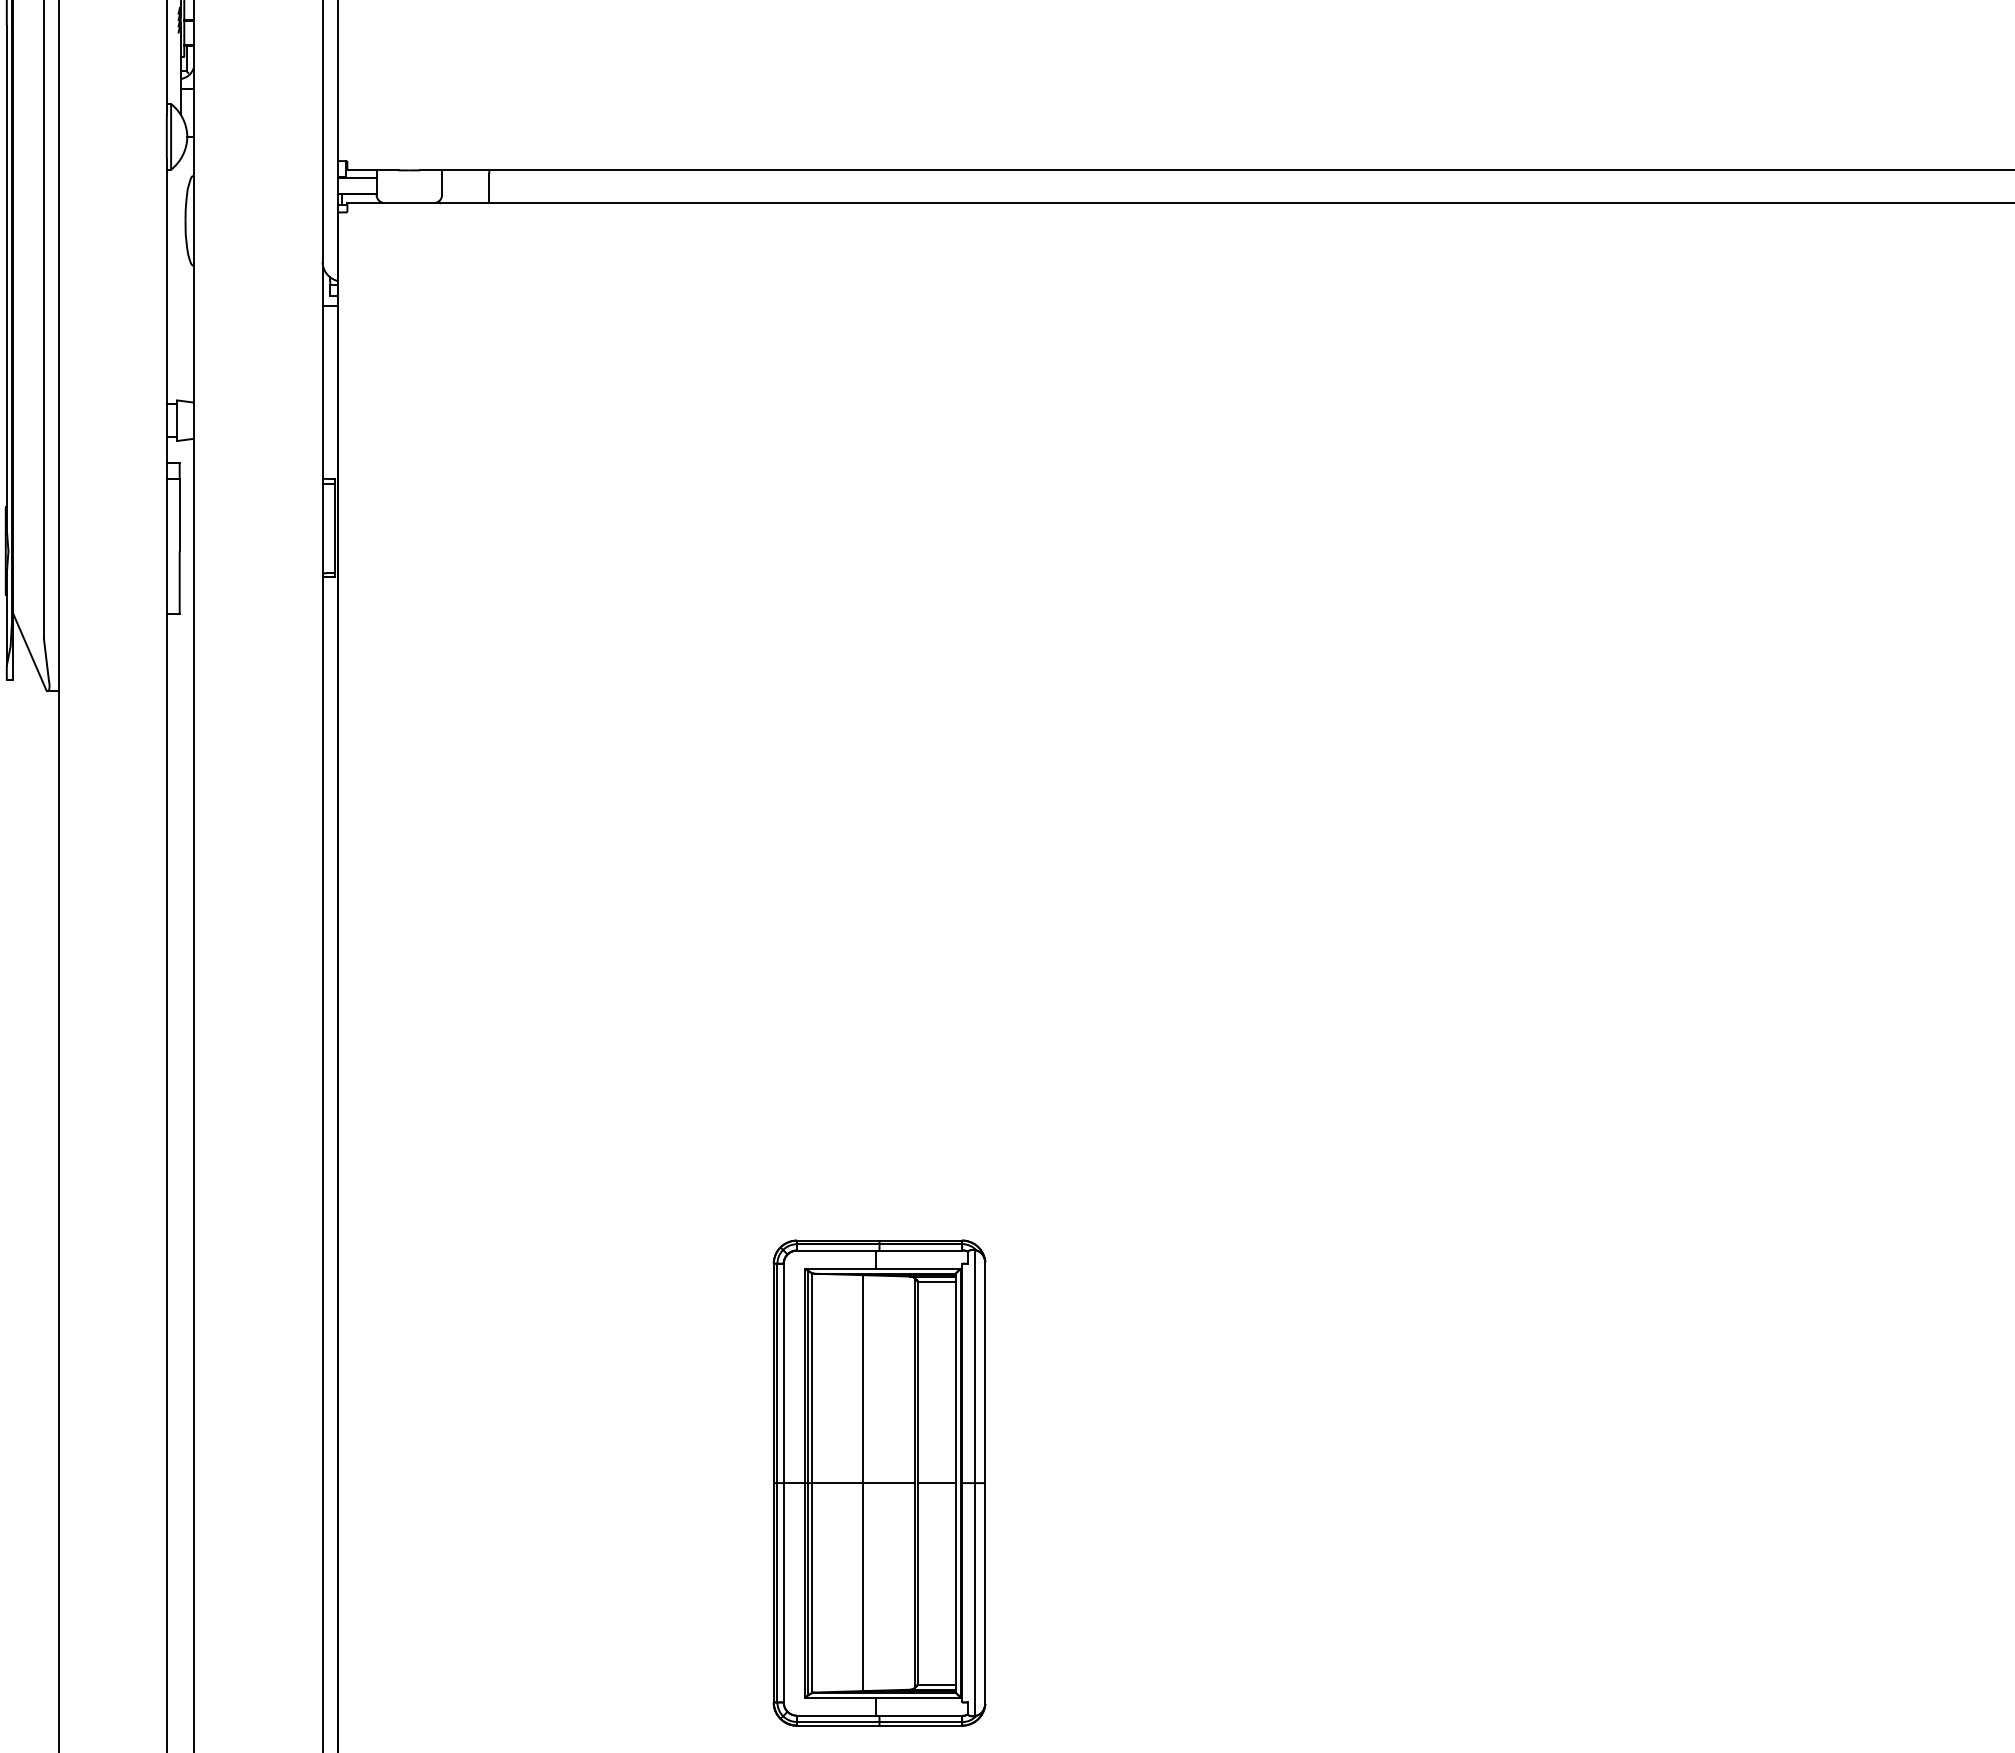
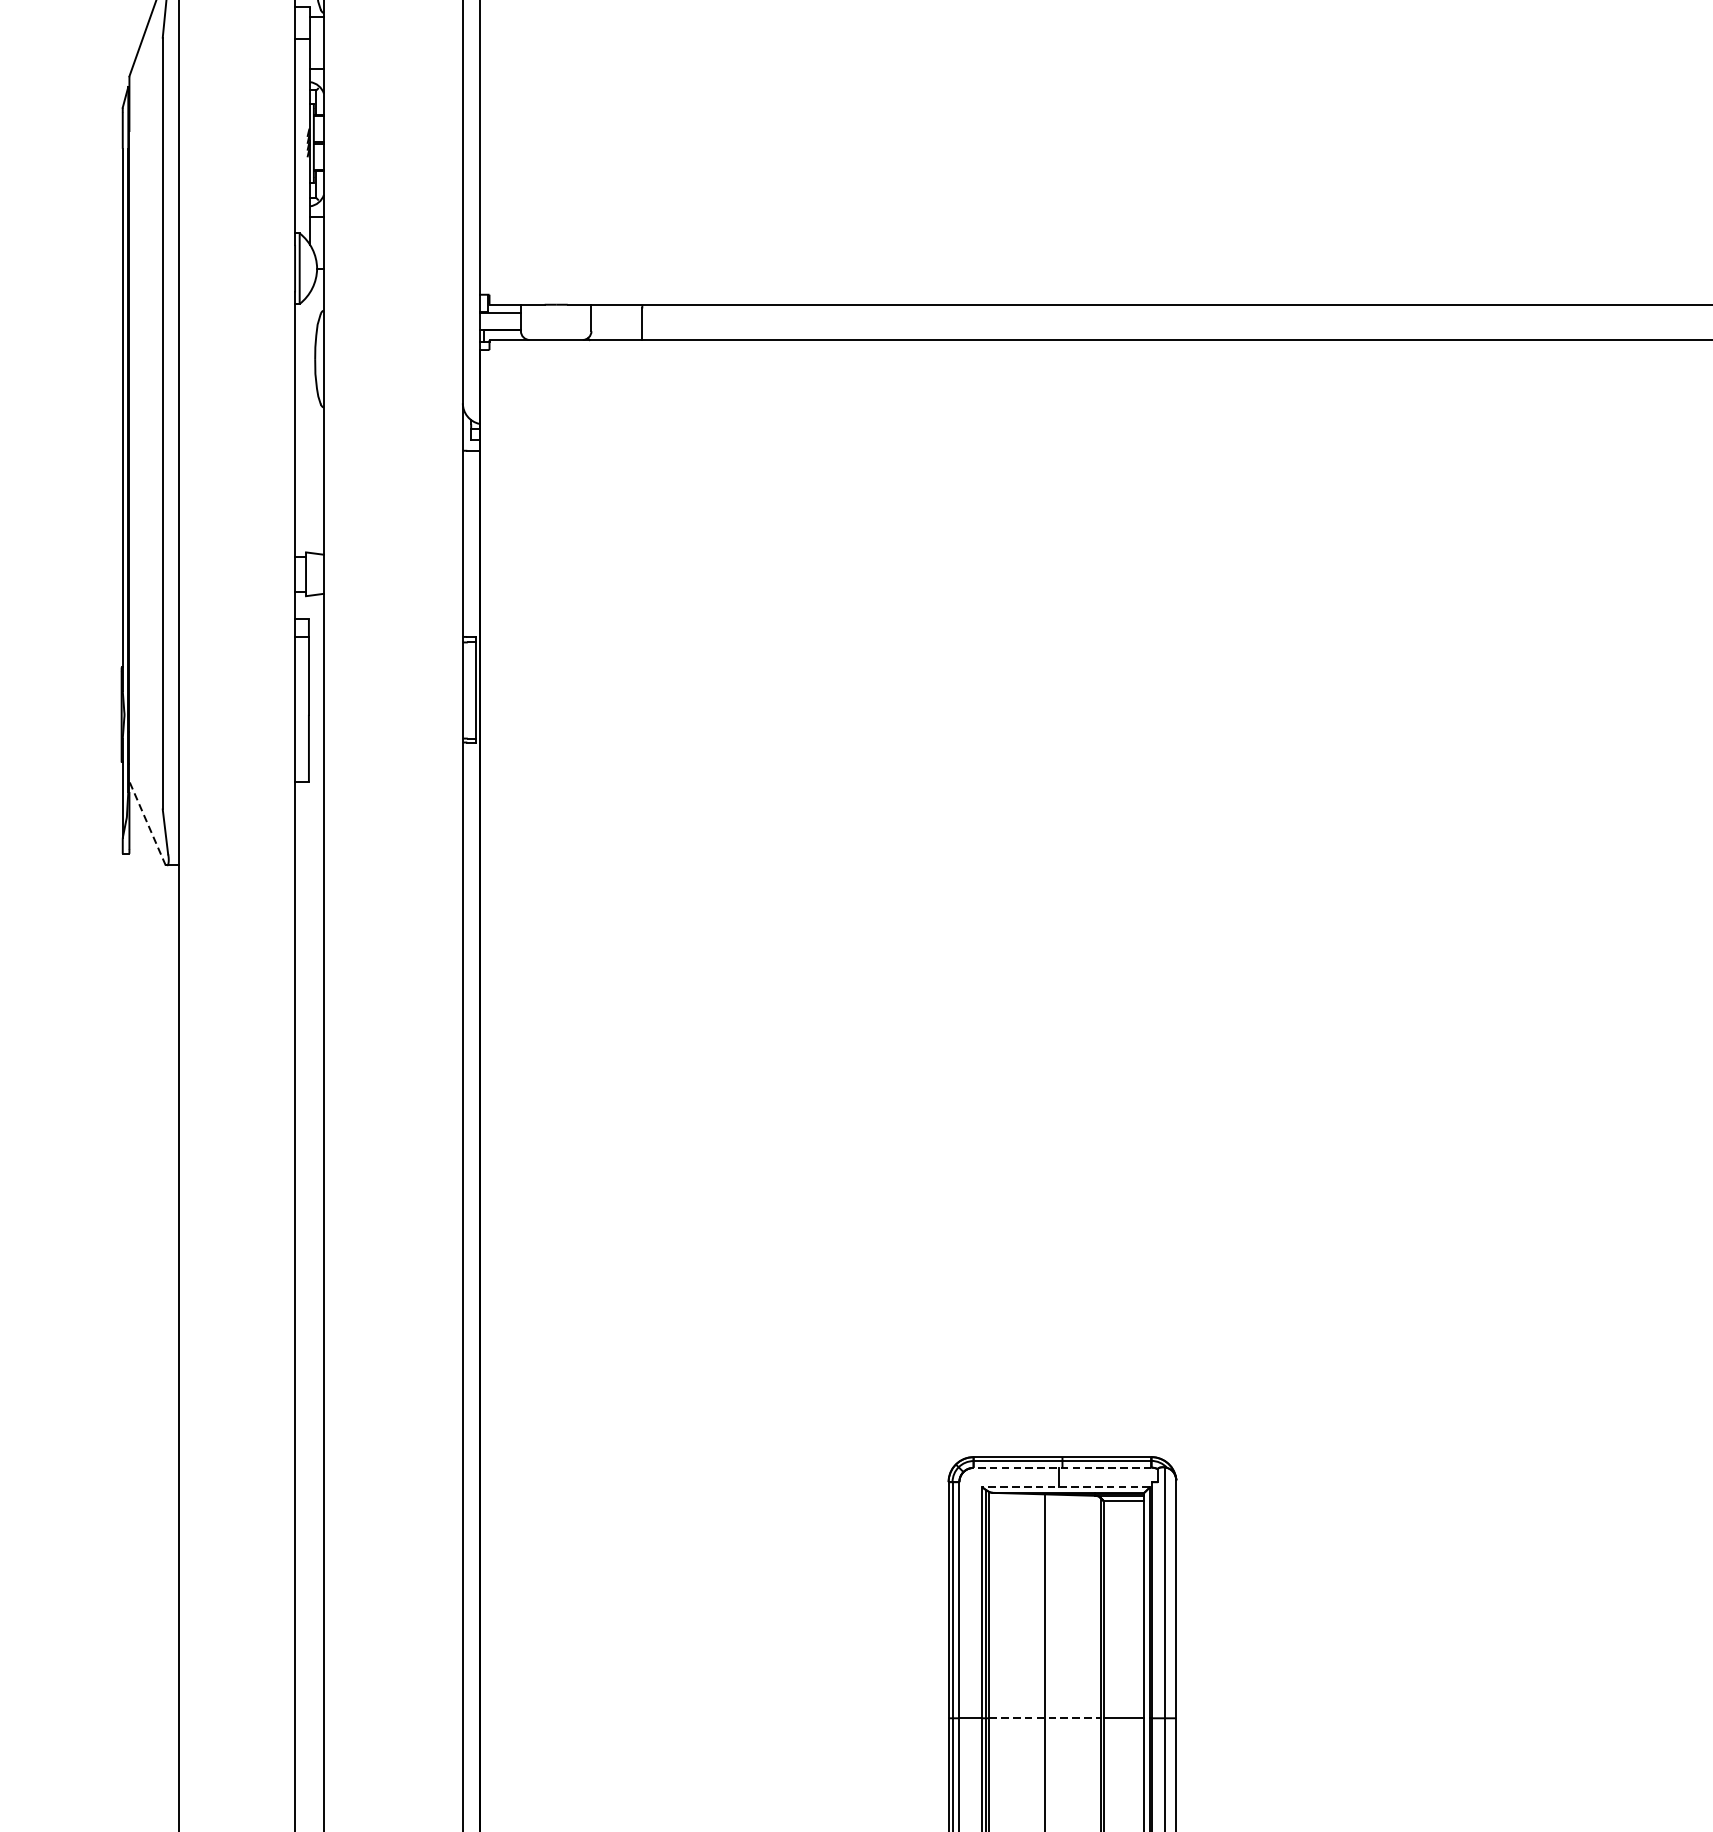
line: (29, 651) -> (147, 822), solid -> dashed
line: (879, 1250) -> (1062, 1467), solid -> dashed
line: (882, 1268) -> (1065, 1487), solid -> dashed
line: (863, 1483) -> (1045, 1718), solid -> dashed

